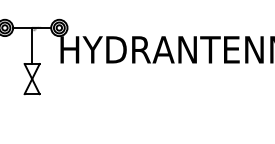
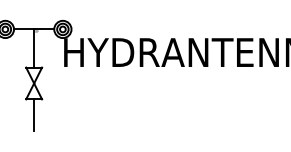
line: (32, 109) -> (34, 115), added

